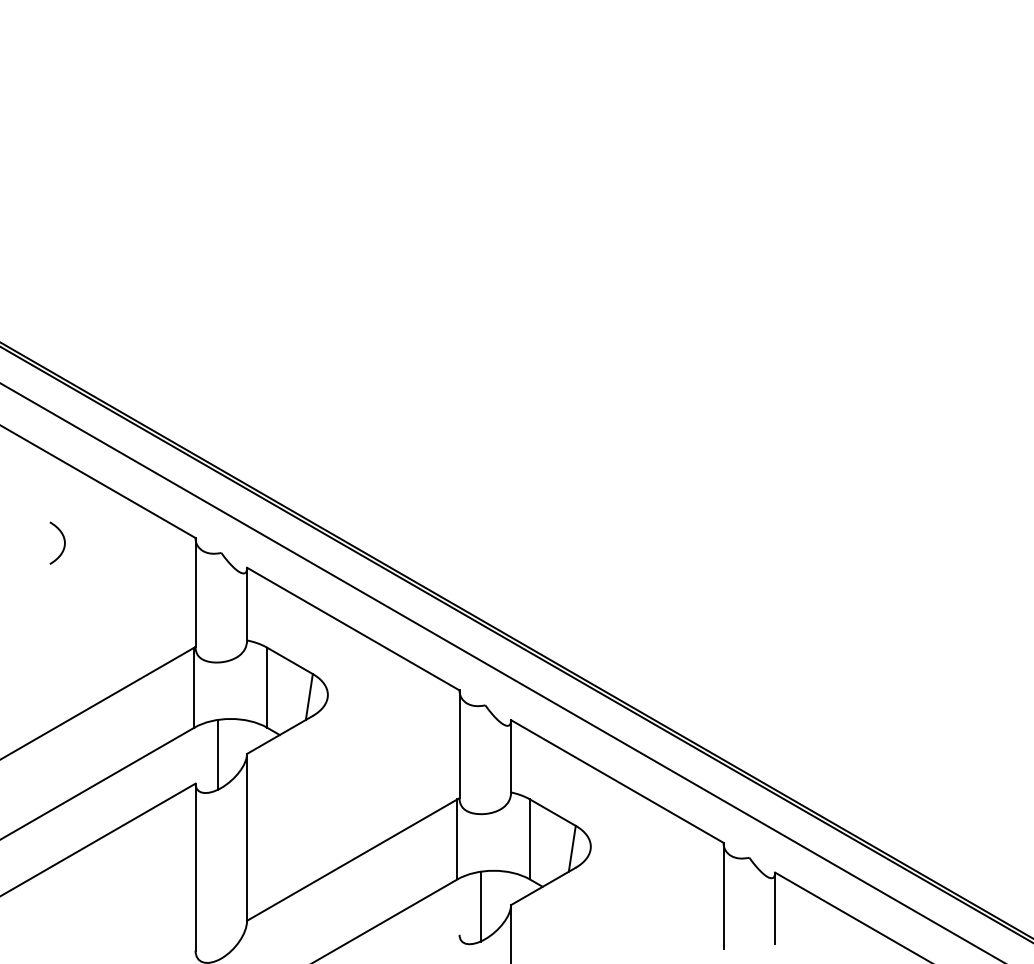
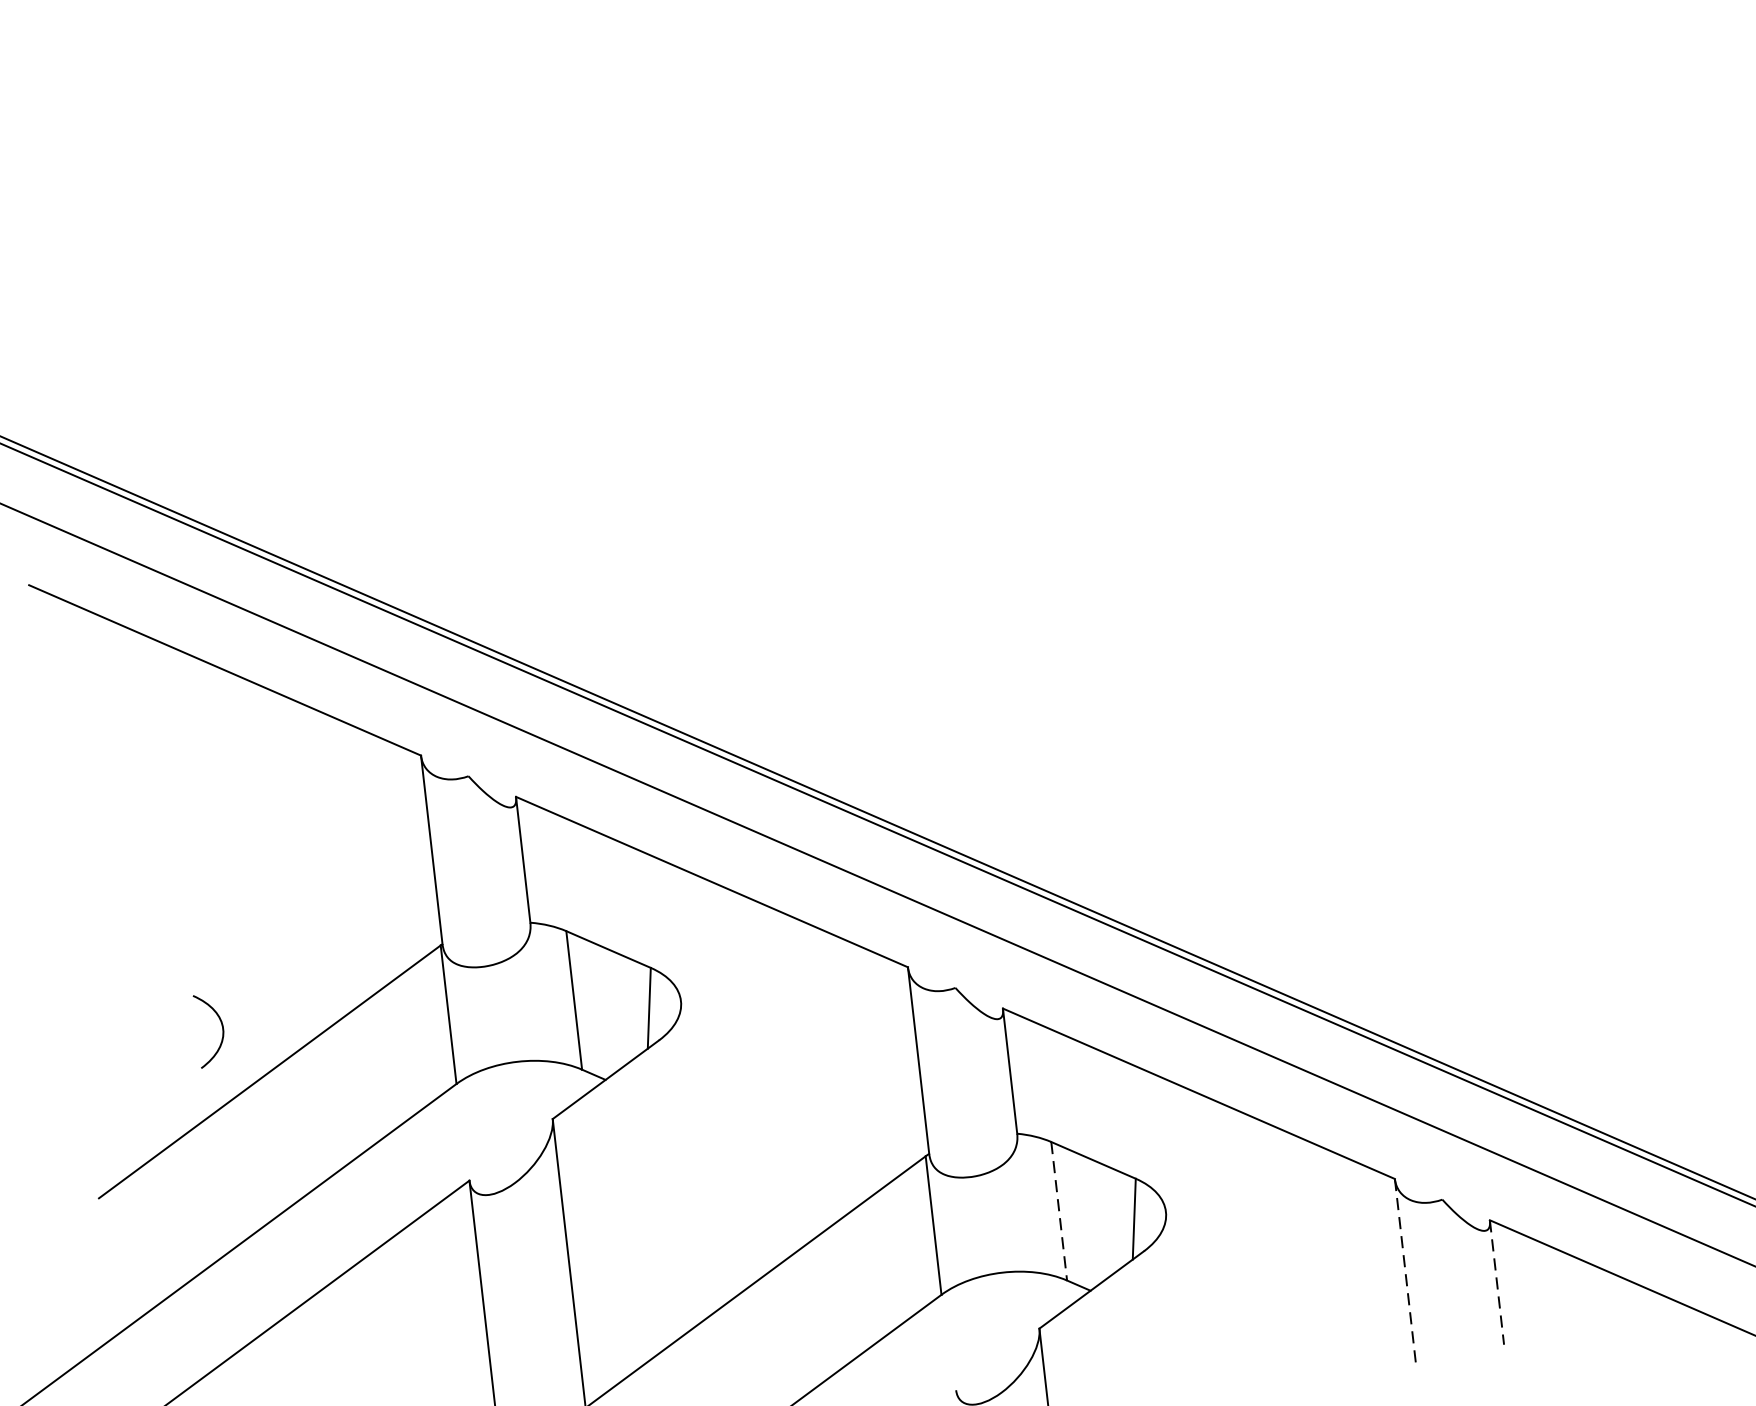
curve: (63, 540) -> (220, 1024), moved
line: (217, 754) -> (501, 1125), removed
line: (529, 839) -> (1058, 1211), solid -> dashed
line: (723, 896) -> (1405, 1271), solid -> dashed
line: (480, 906) -> (986, 1337), removed
line: (775, 908) -> (1497, 1282), solid -> dashed

